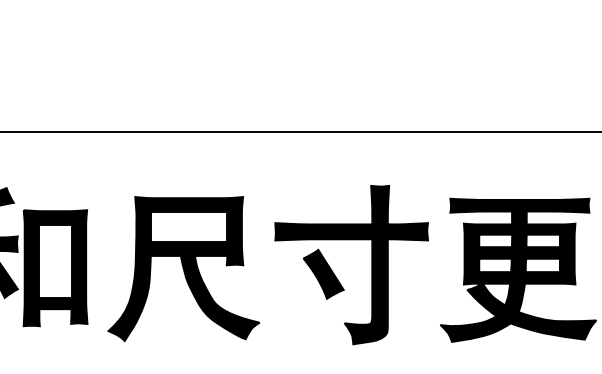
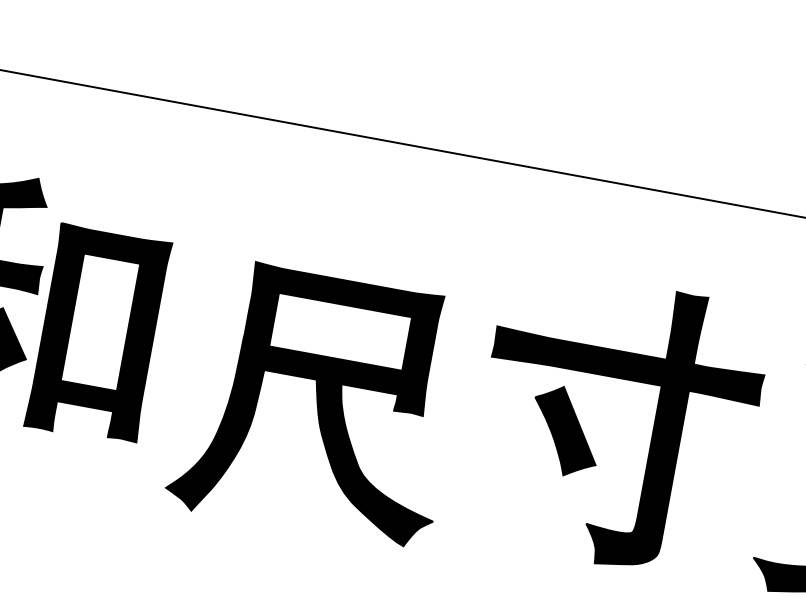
part: (183, 269) -> (317, 404), moved

